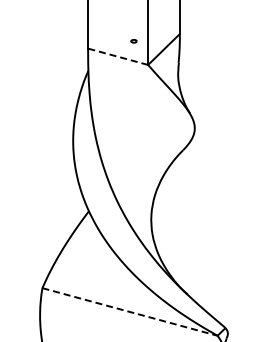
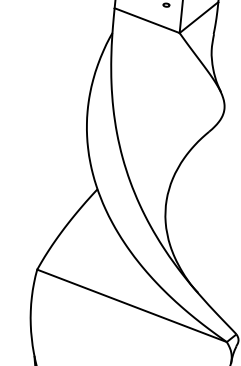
line: (117, 56) -> (146, 20), dashed -> solid
line: (130, 311) -> (132, 305), dashed -> solid

